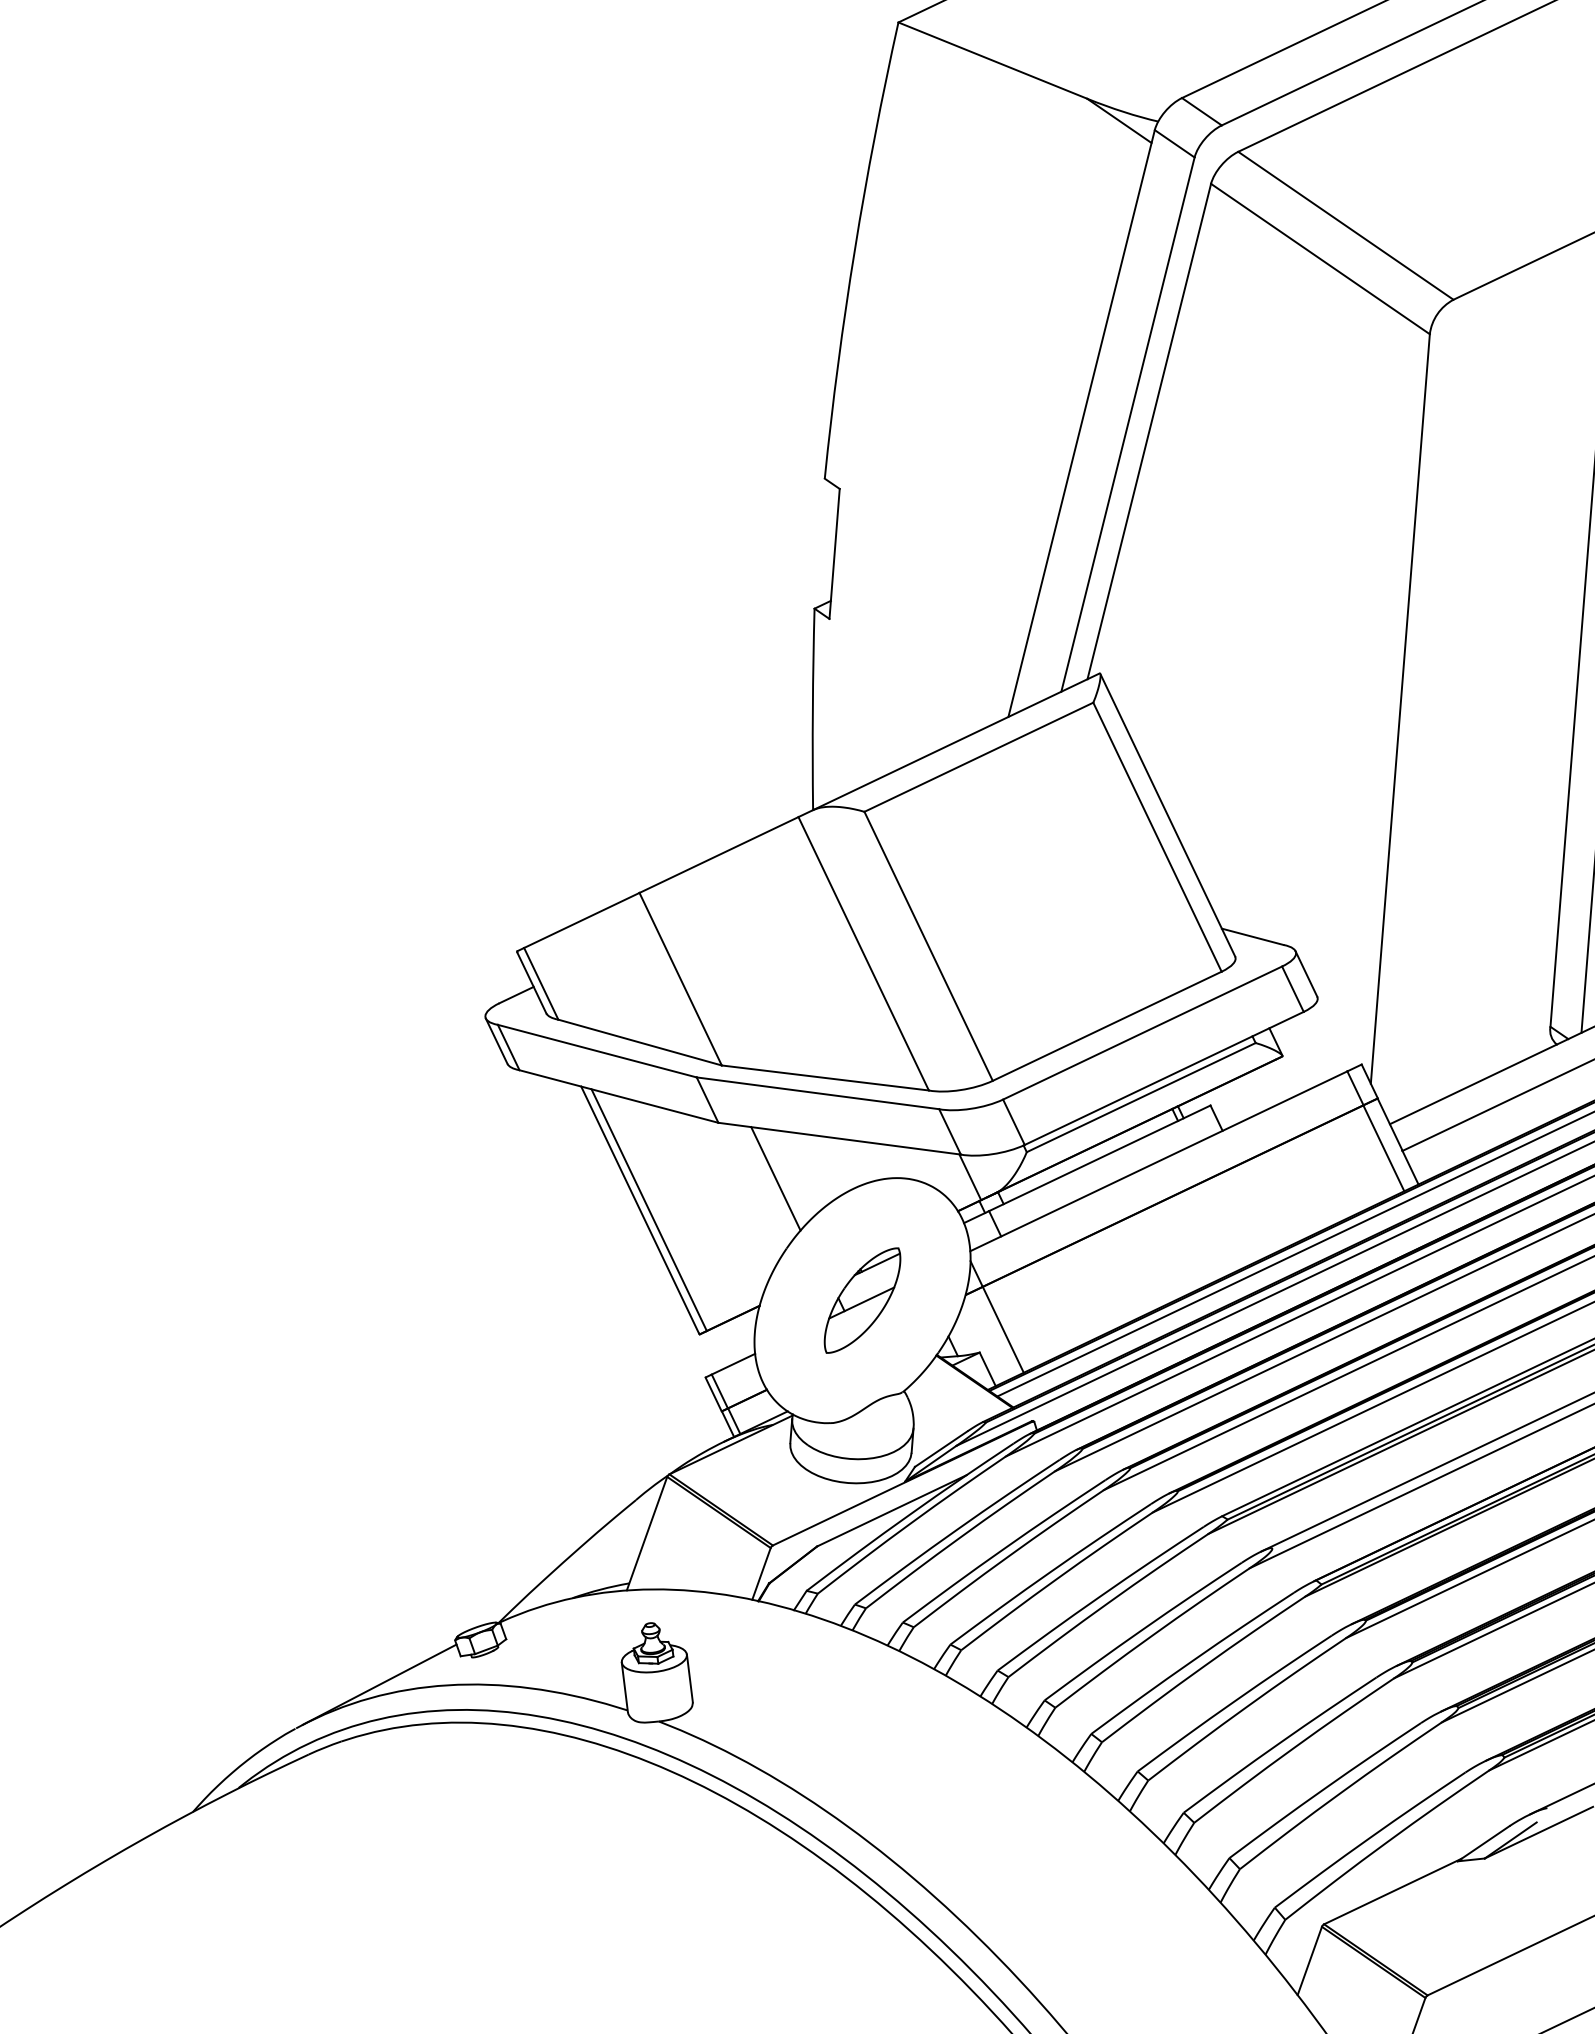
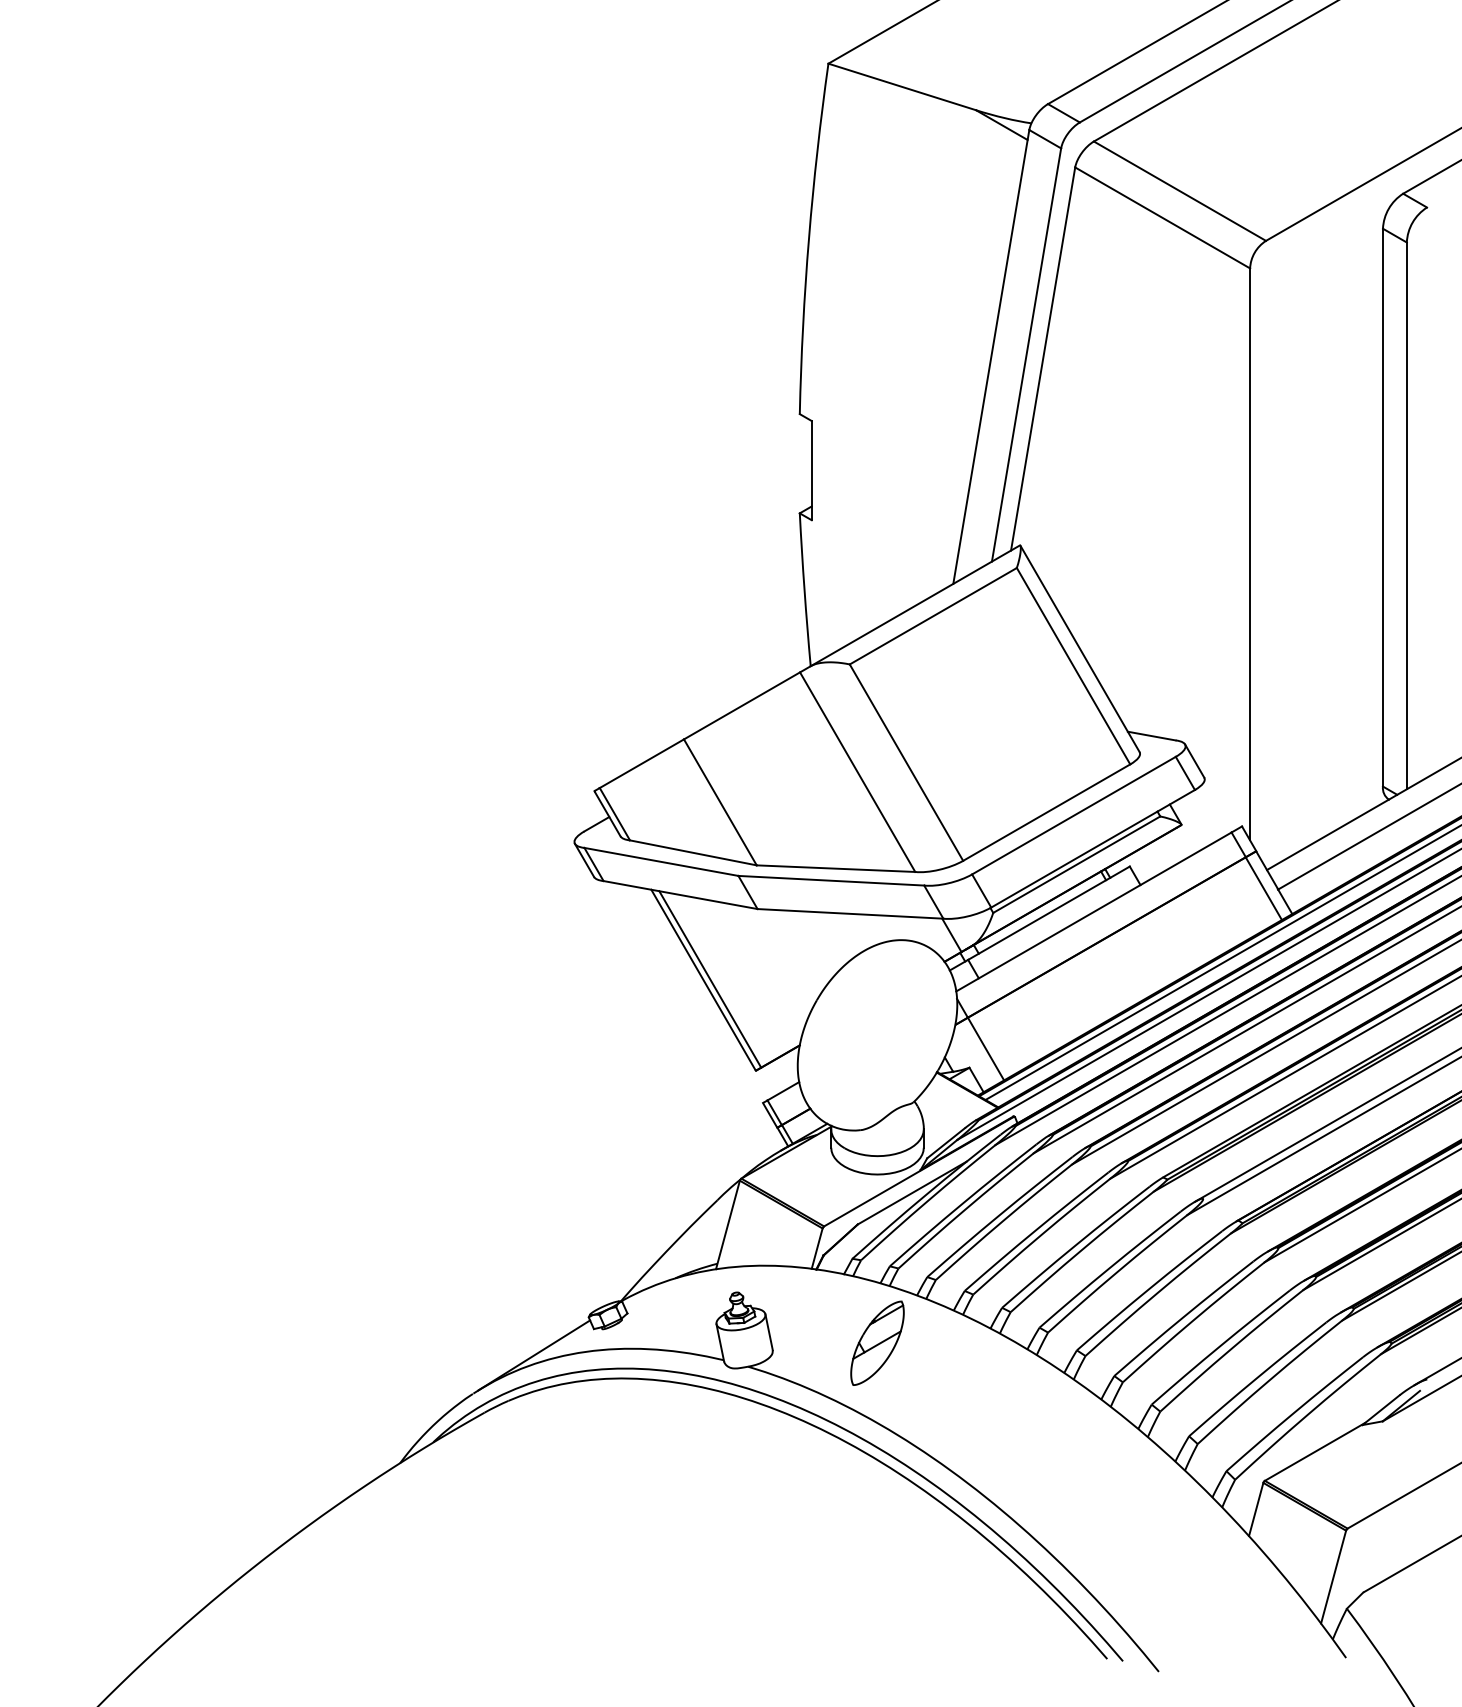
line: (775, 1178) -> (804, 947), removed
part: (862, 1299) -> (877, 1342), moved

